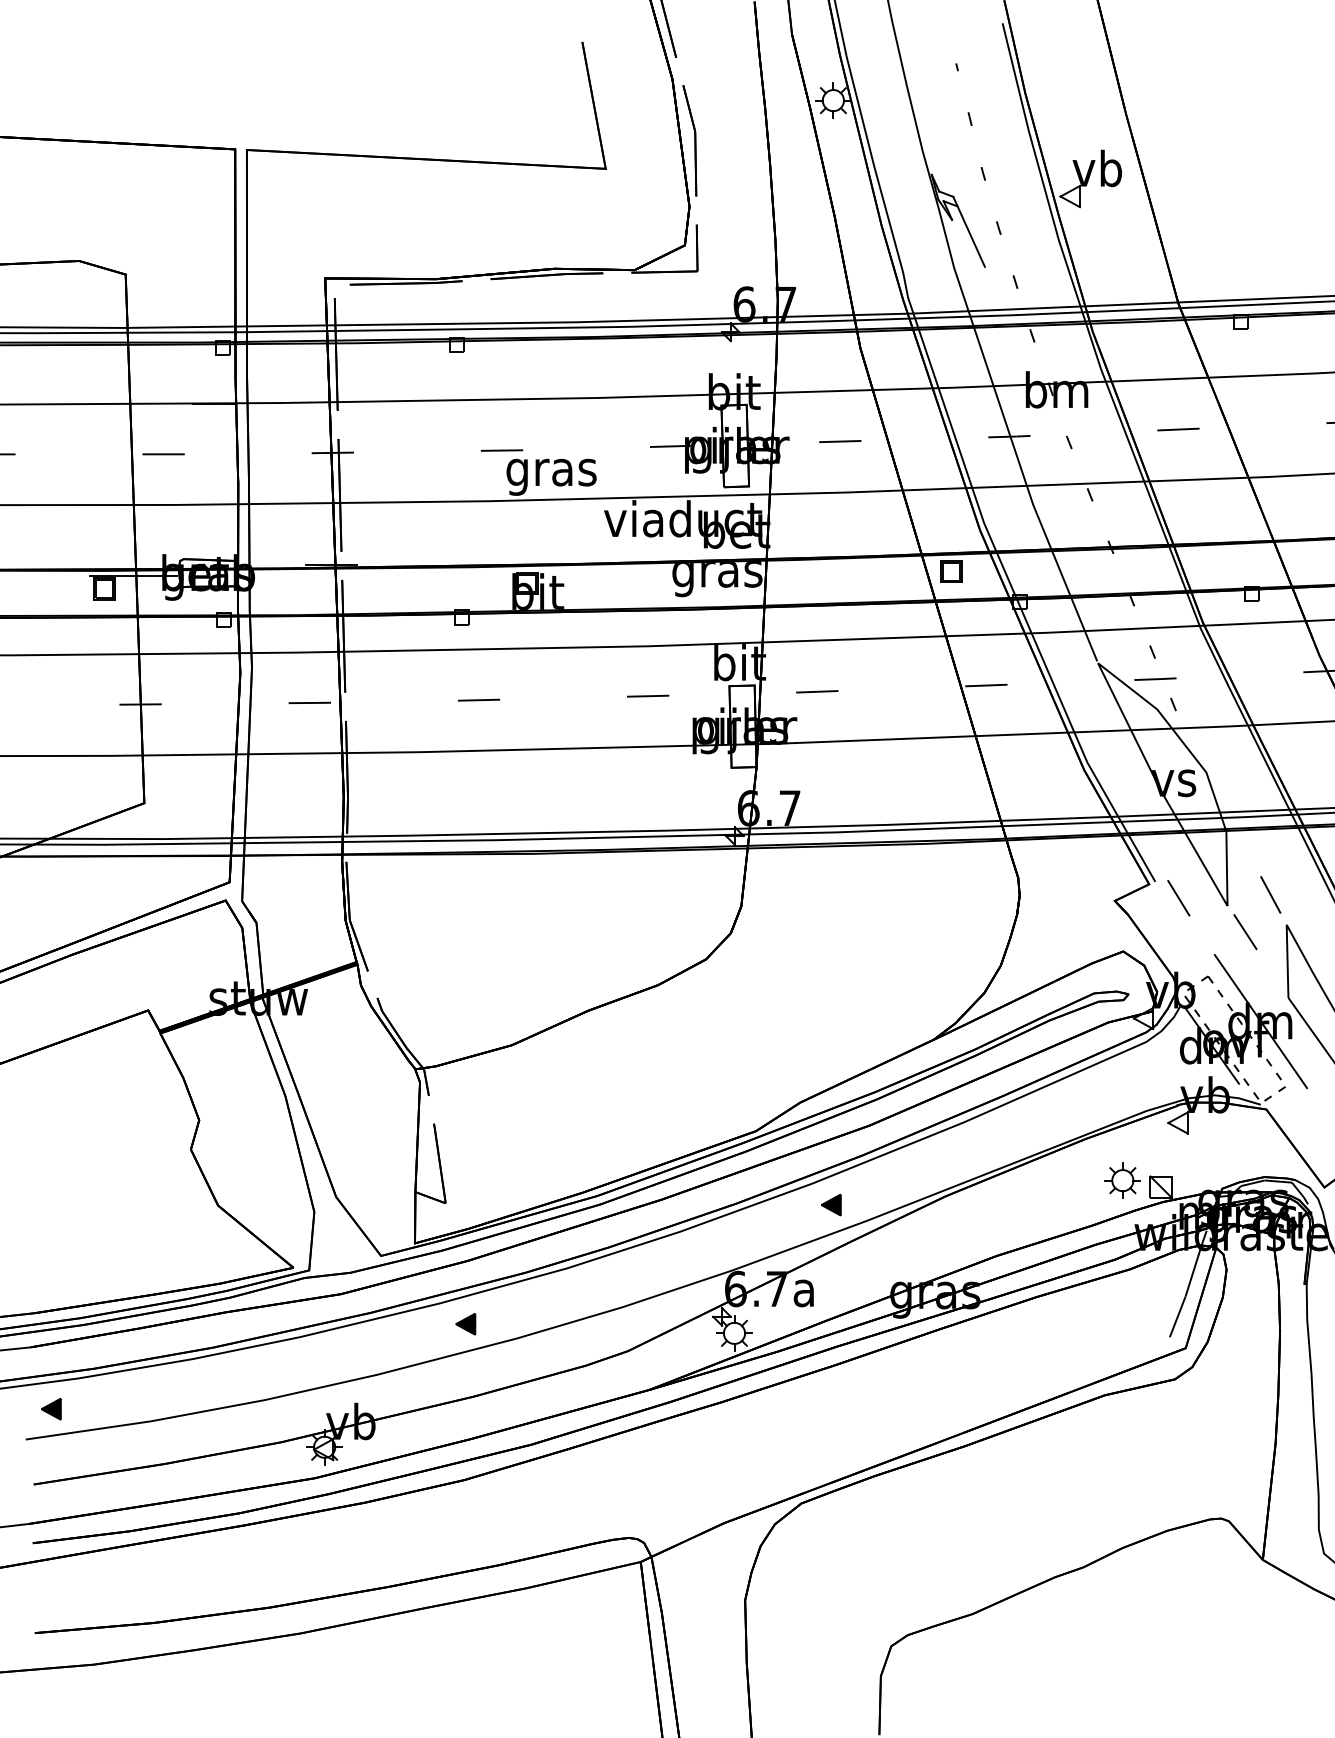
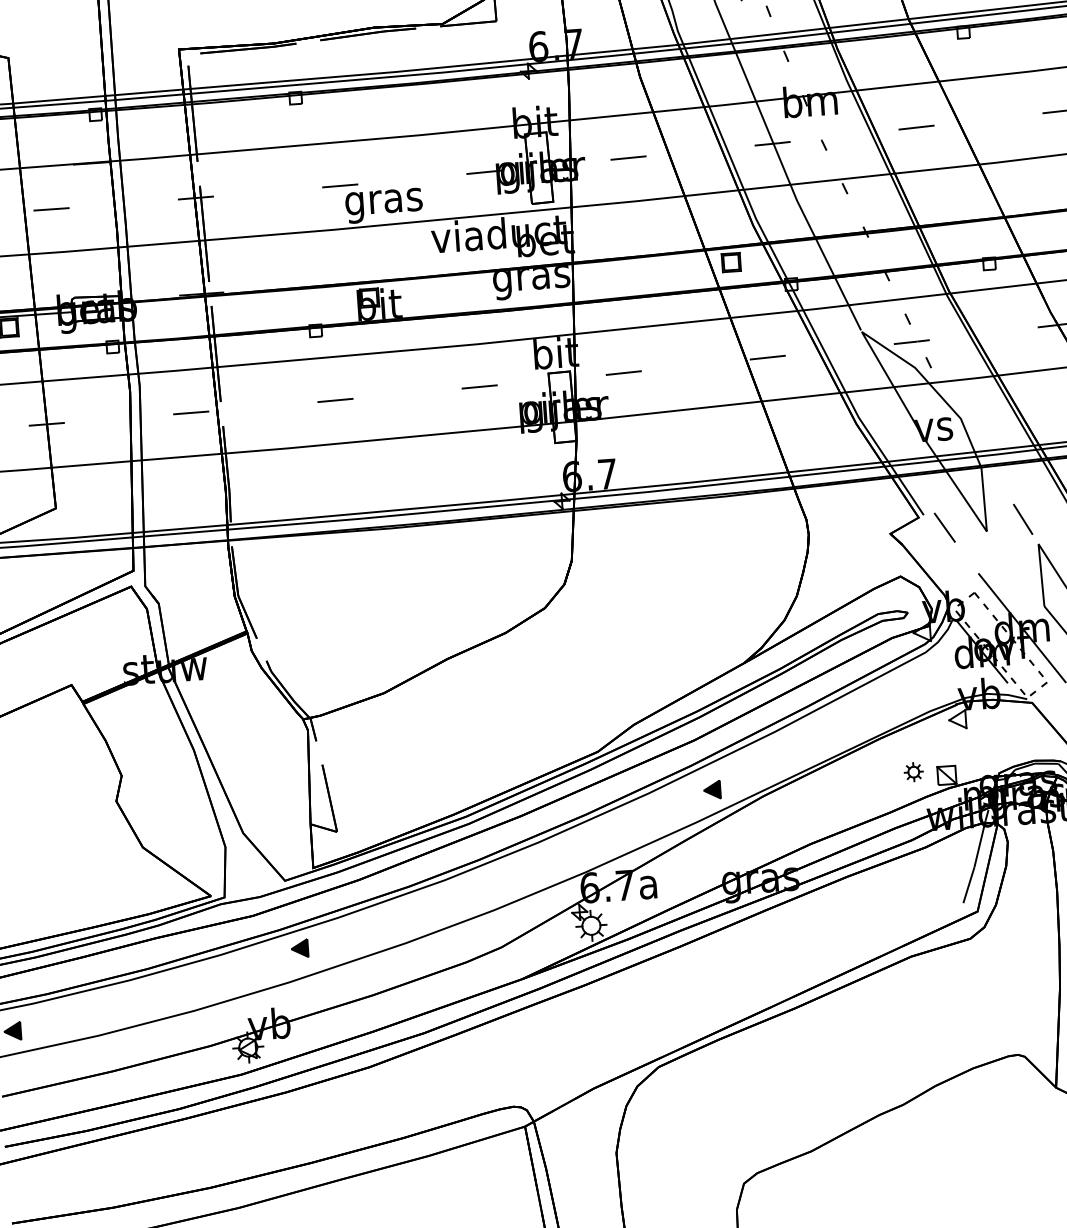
line: (1245, 932) -> (1003, 553), removed
part: (1122, 1180) -> (913, 772), size x0.6
part: (831, 1204) -> (712, 789), moved
part: (465, 1324) -> (299, 948), moved

